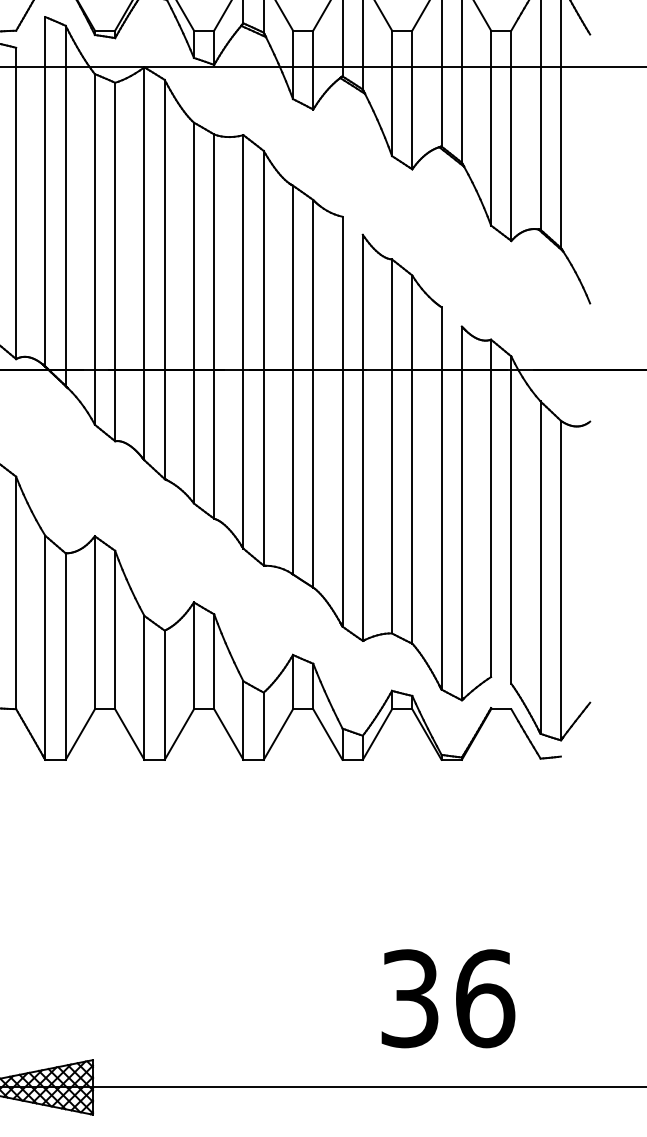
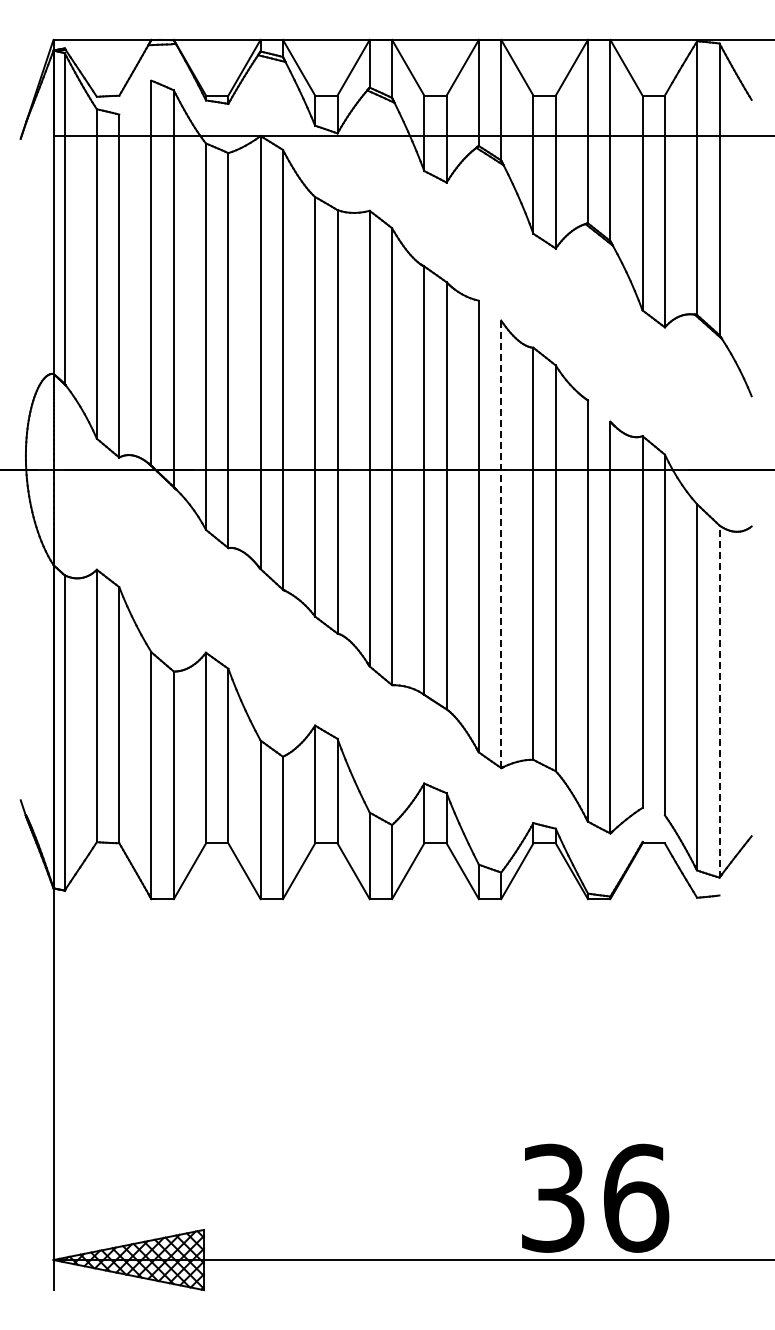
line: (363, 438) -> (501, 544), solid -> dashed
line: (560, 580) -> (719, 701), solid -> dashed
text: (448, 997) -> (595, 1197), moved

